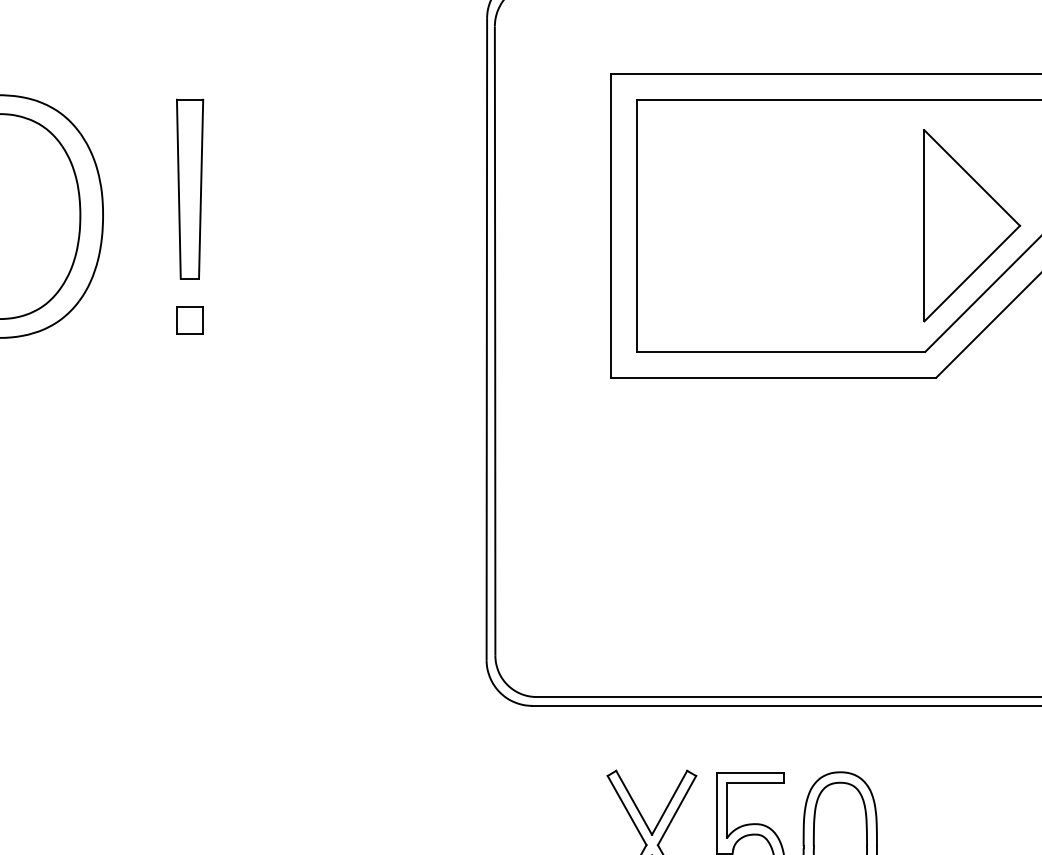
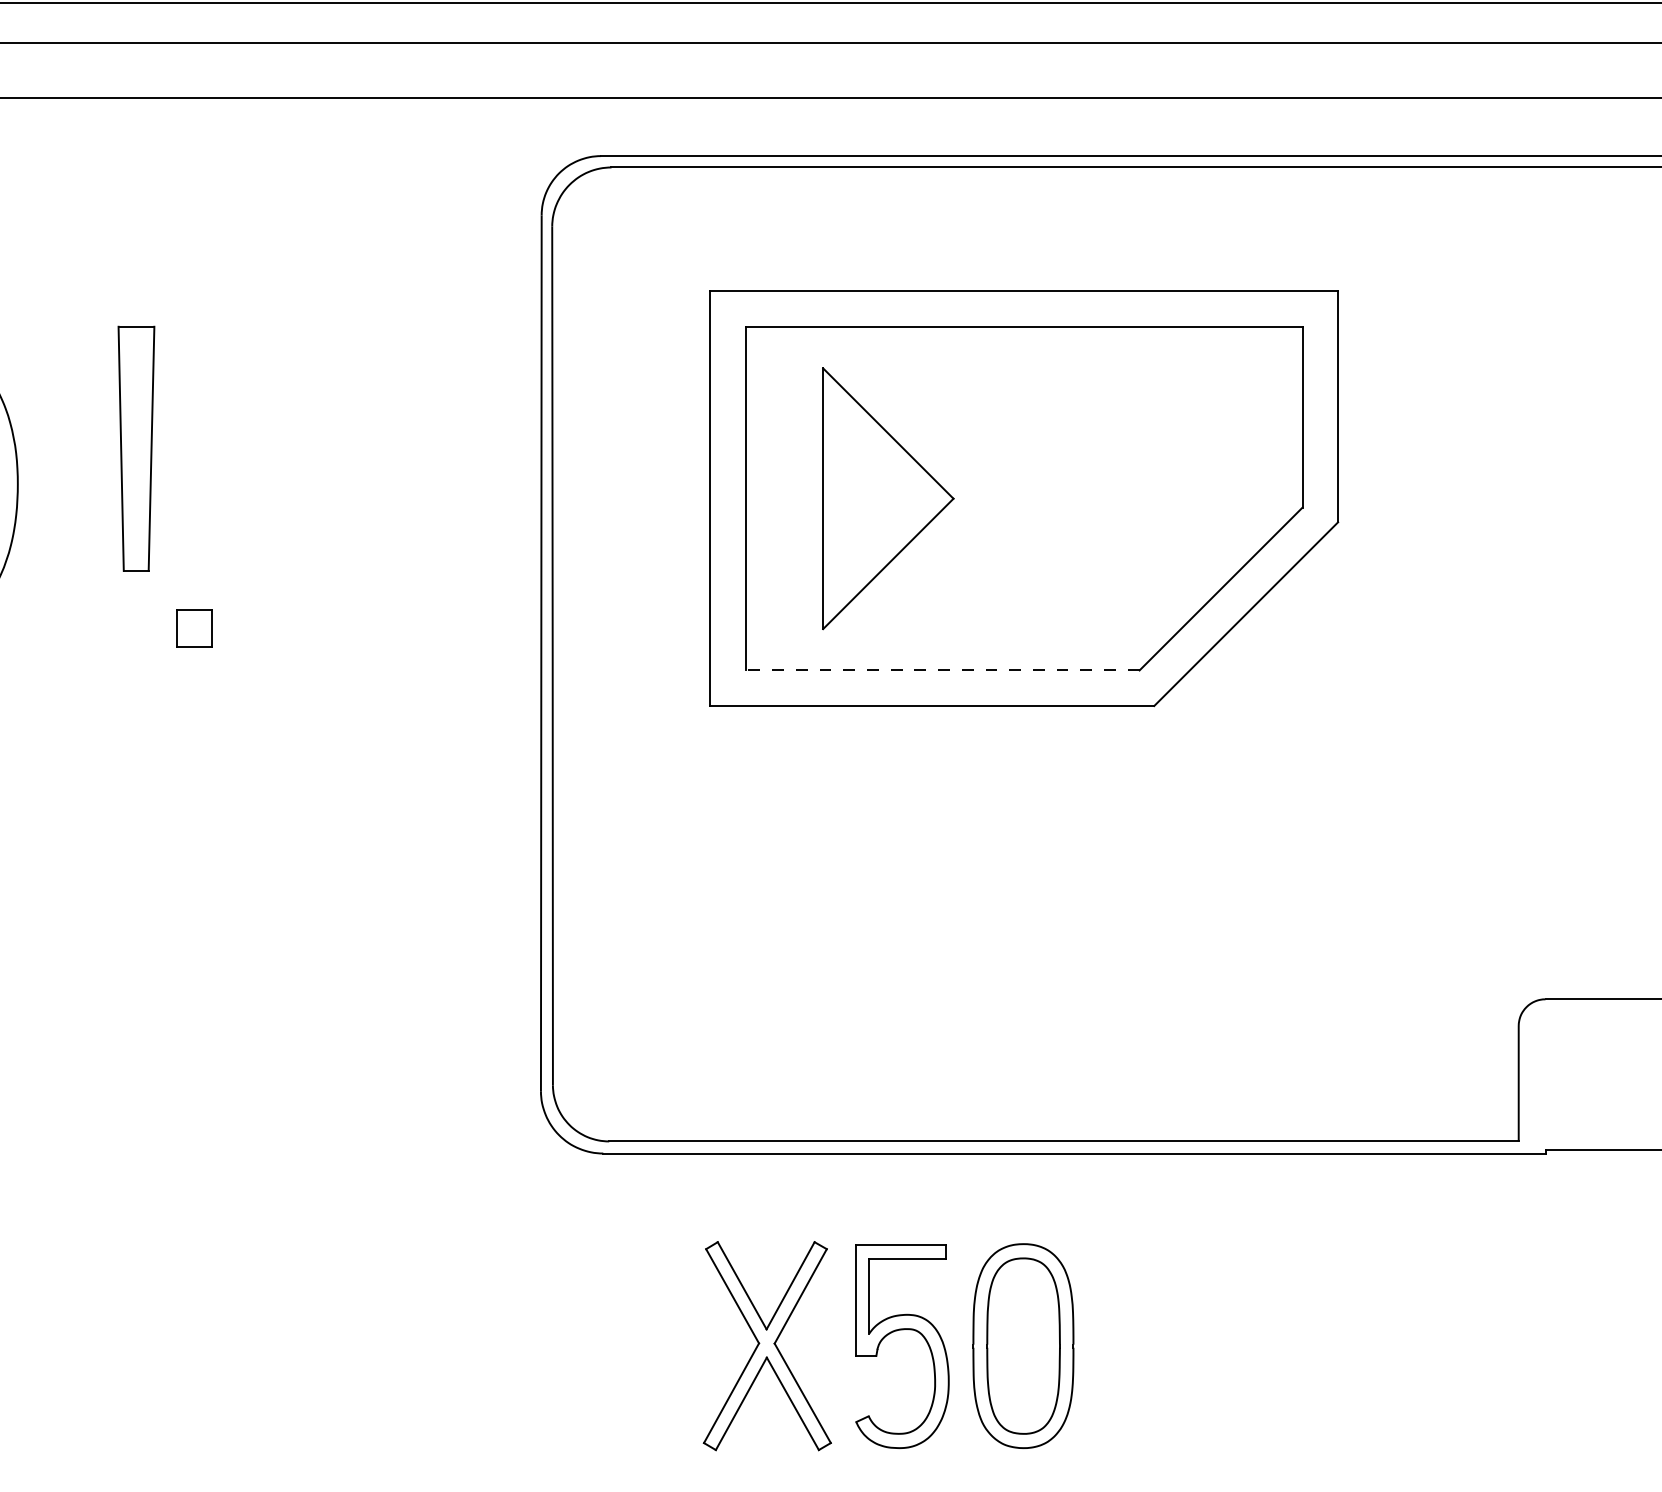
part: (972, 225) -> (888, 498), moved
part: (190, 320) -> (194, 628), moved
line: (780, 351) -> (942, 670), solid -> dashed

